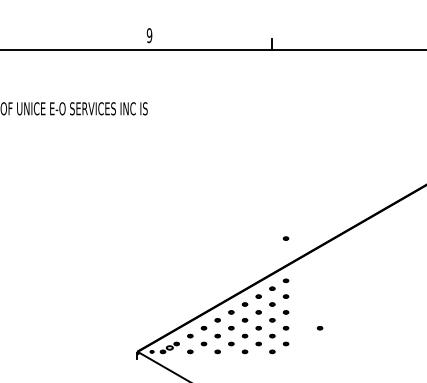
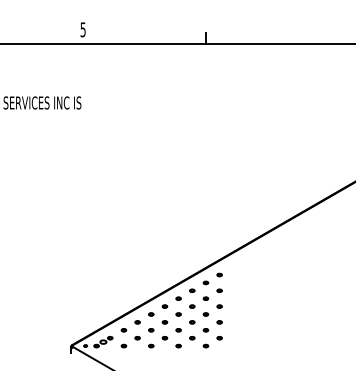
text: (149, 35) -> (83, 29), 9 -> 5
part: (285, 238) -> (219, 232), removed
part: (319, 328) -> (253, 322), removed

